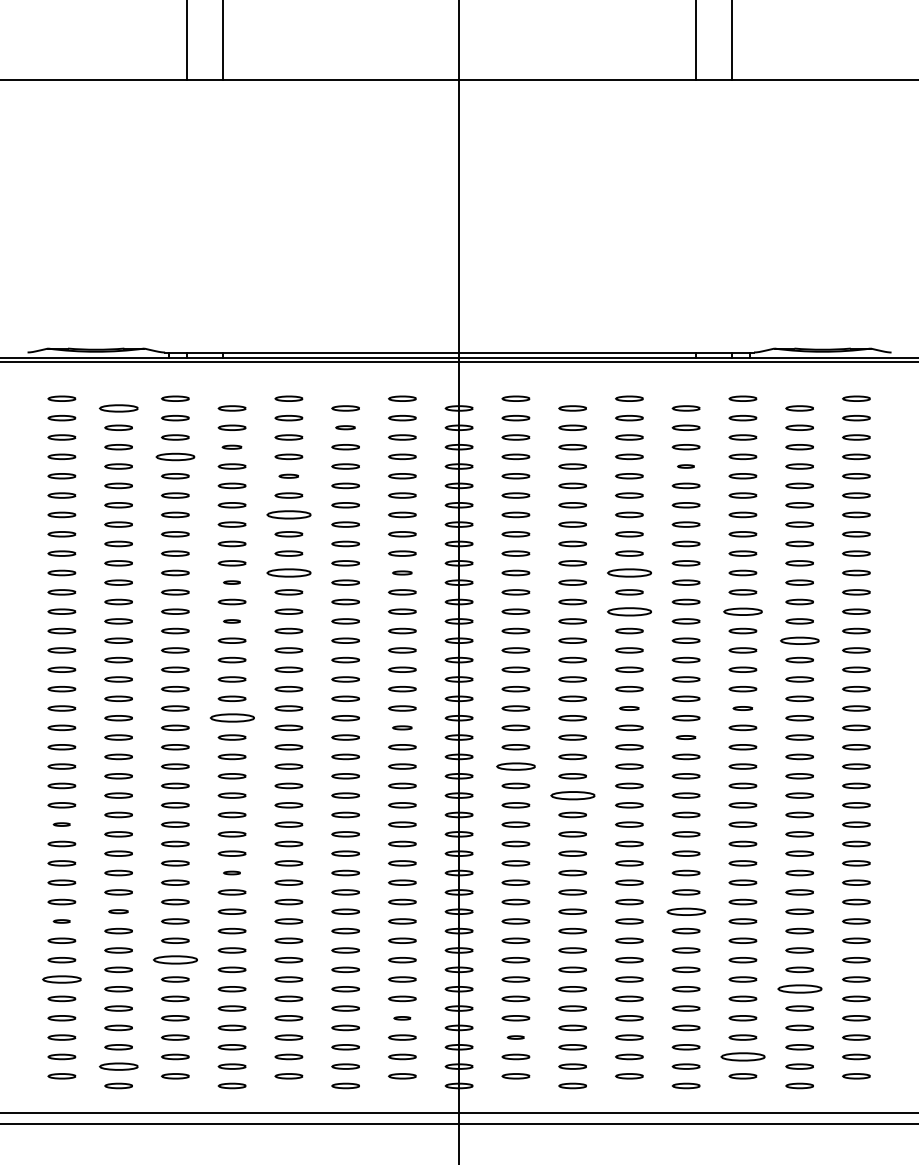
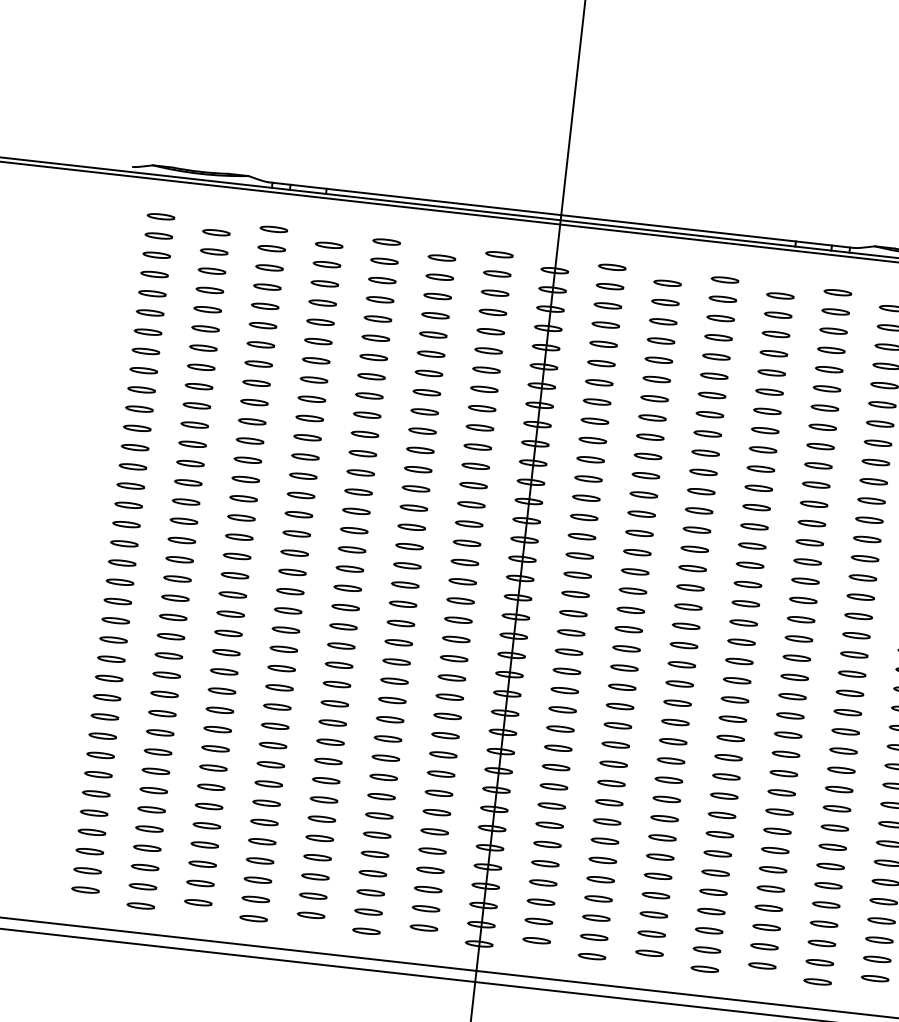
part: (118, 408) -> (216, 232), size x0.71
part: (345, 427) -> (439, 276), size x1.43
part: (231, 447) -> (324, 284), size x1.43
part: (175, 456) -> (267, 286), size x0.71
part: (685, 466) -> (773, 353), size x1.67
part: (288, 476) -> (377, 319), size x1.43
part: (288, 514) -> (373, 357), size x0.62
part: (288, 572) -> (366, 414), size x0.62
part: (402, 572) -> (480, 427), size x1.43
part: (629, 572) -> (705, 452), size x0.62
part: (231, 582) -> (309, 418), size x1.67
part: (629, 611) -> (701, 491), size x0.62
part: (742, 611) -> (813, 504), size x0.71
part: (231, 621) -> (304, 456), size x1.67
part: (799, 640) -> (867, 539), size x0.71
part: (629, 708) -> (690, 587), size x1.43
part: (742, 708) -> (802, 600), size x1.43
part: (231, 718) -> (293, 553), size x0.62
part: (402, 727) -> (462, 581), size x1.43
part: (685, 737) -> (743, 622), size x1.43
part: (515, 766) -> (570, 632), size x0.71
part: (572, 795) -> (624, 667), size x0.62
part: (61, 824) -> (113, 639), size x1.67
part: (231, 872) -> (276, 706), size x1.67
part: (118, 911) -> (160, 732), size x1.43
part: (685, 911) -> (723, 795), size x0.71
part: (61, 921) -> (102, 736), size x1.67
part: (175, 960) -> (211, 787), size x0.62
part: (61, 979) -> (95, 793), size x0.71
part: (799, 989) -> (828, 886), size x0.62
part: (402, 1018) -> (430, 870), size x1.67
part: (515, 1037) -> (540, 902), size x1.67
part: (742, 1056) -> (764, 946), size x0.62
part: (118, 1066) -> (142, 886), size x0.71

